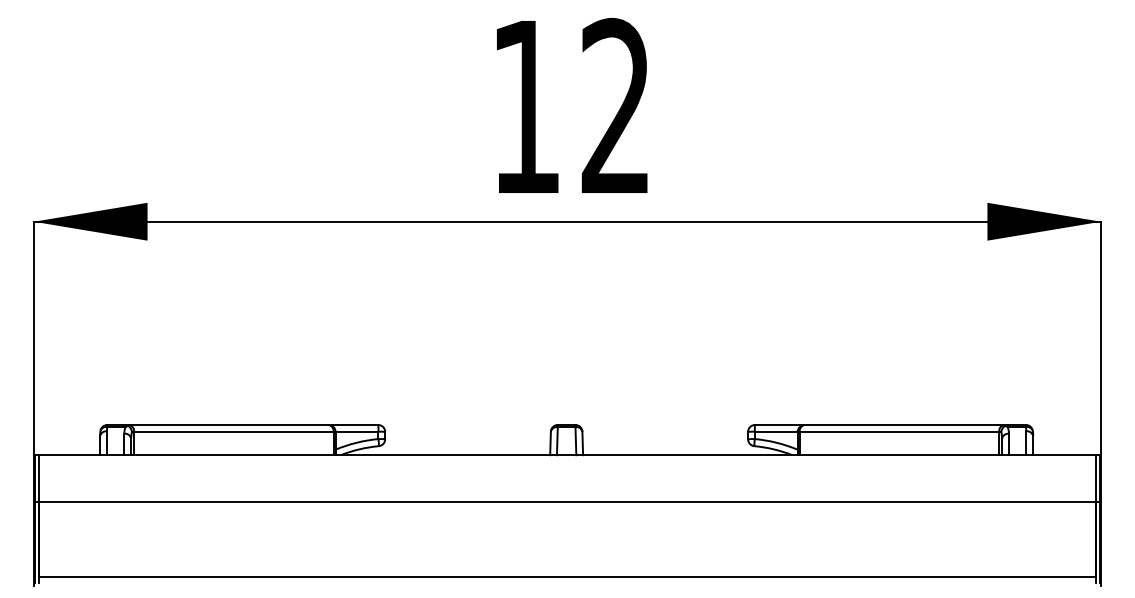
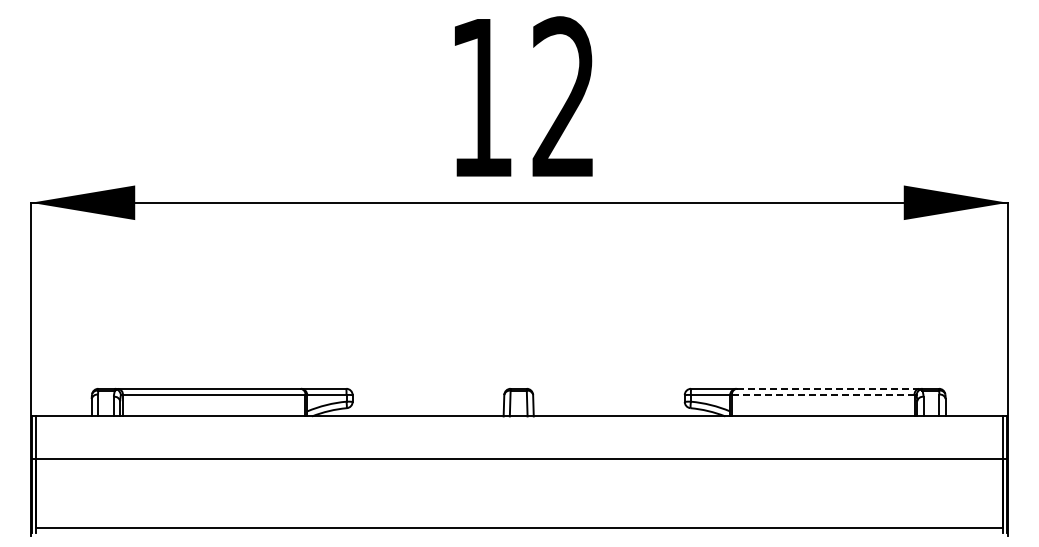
line: (905, 424) -> (828, 388), solid -> dashed
line: (898, 432) -> (822, 395), solid -> dashed

